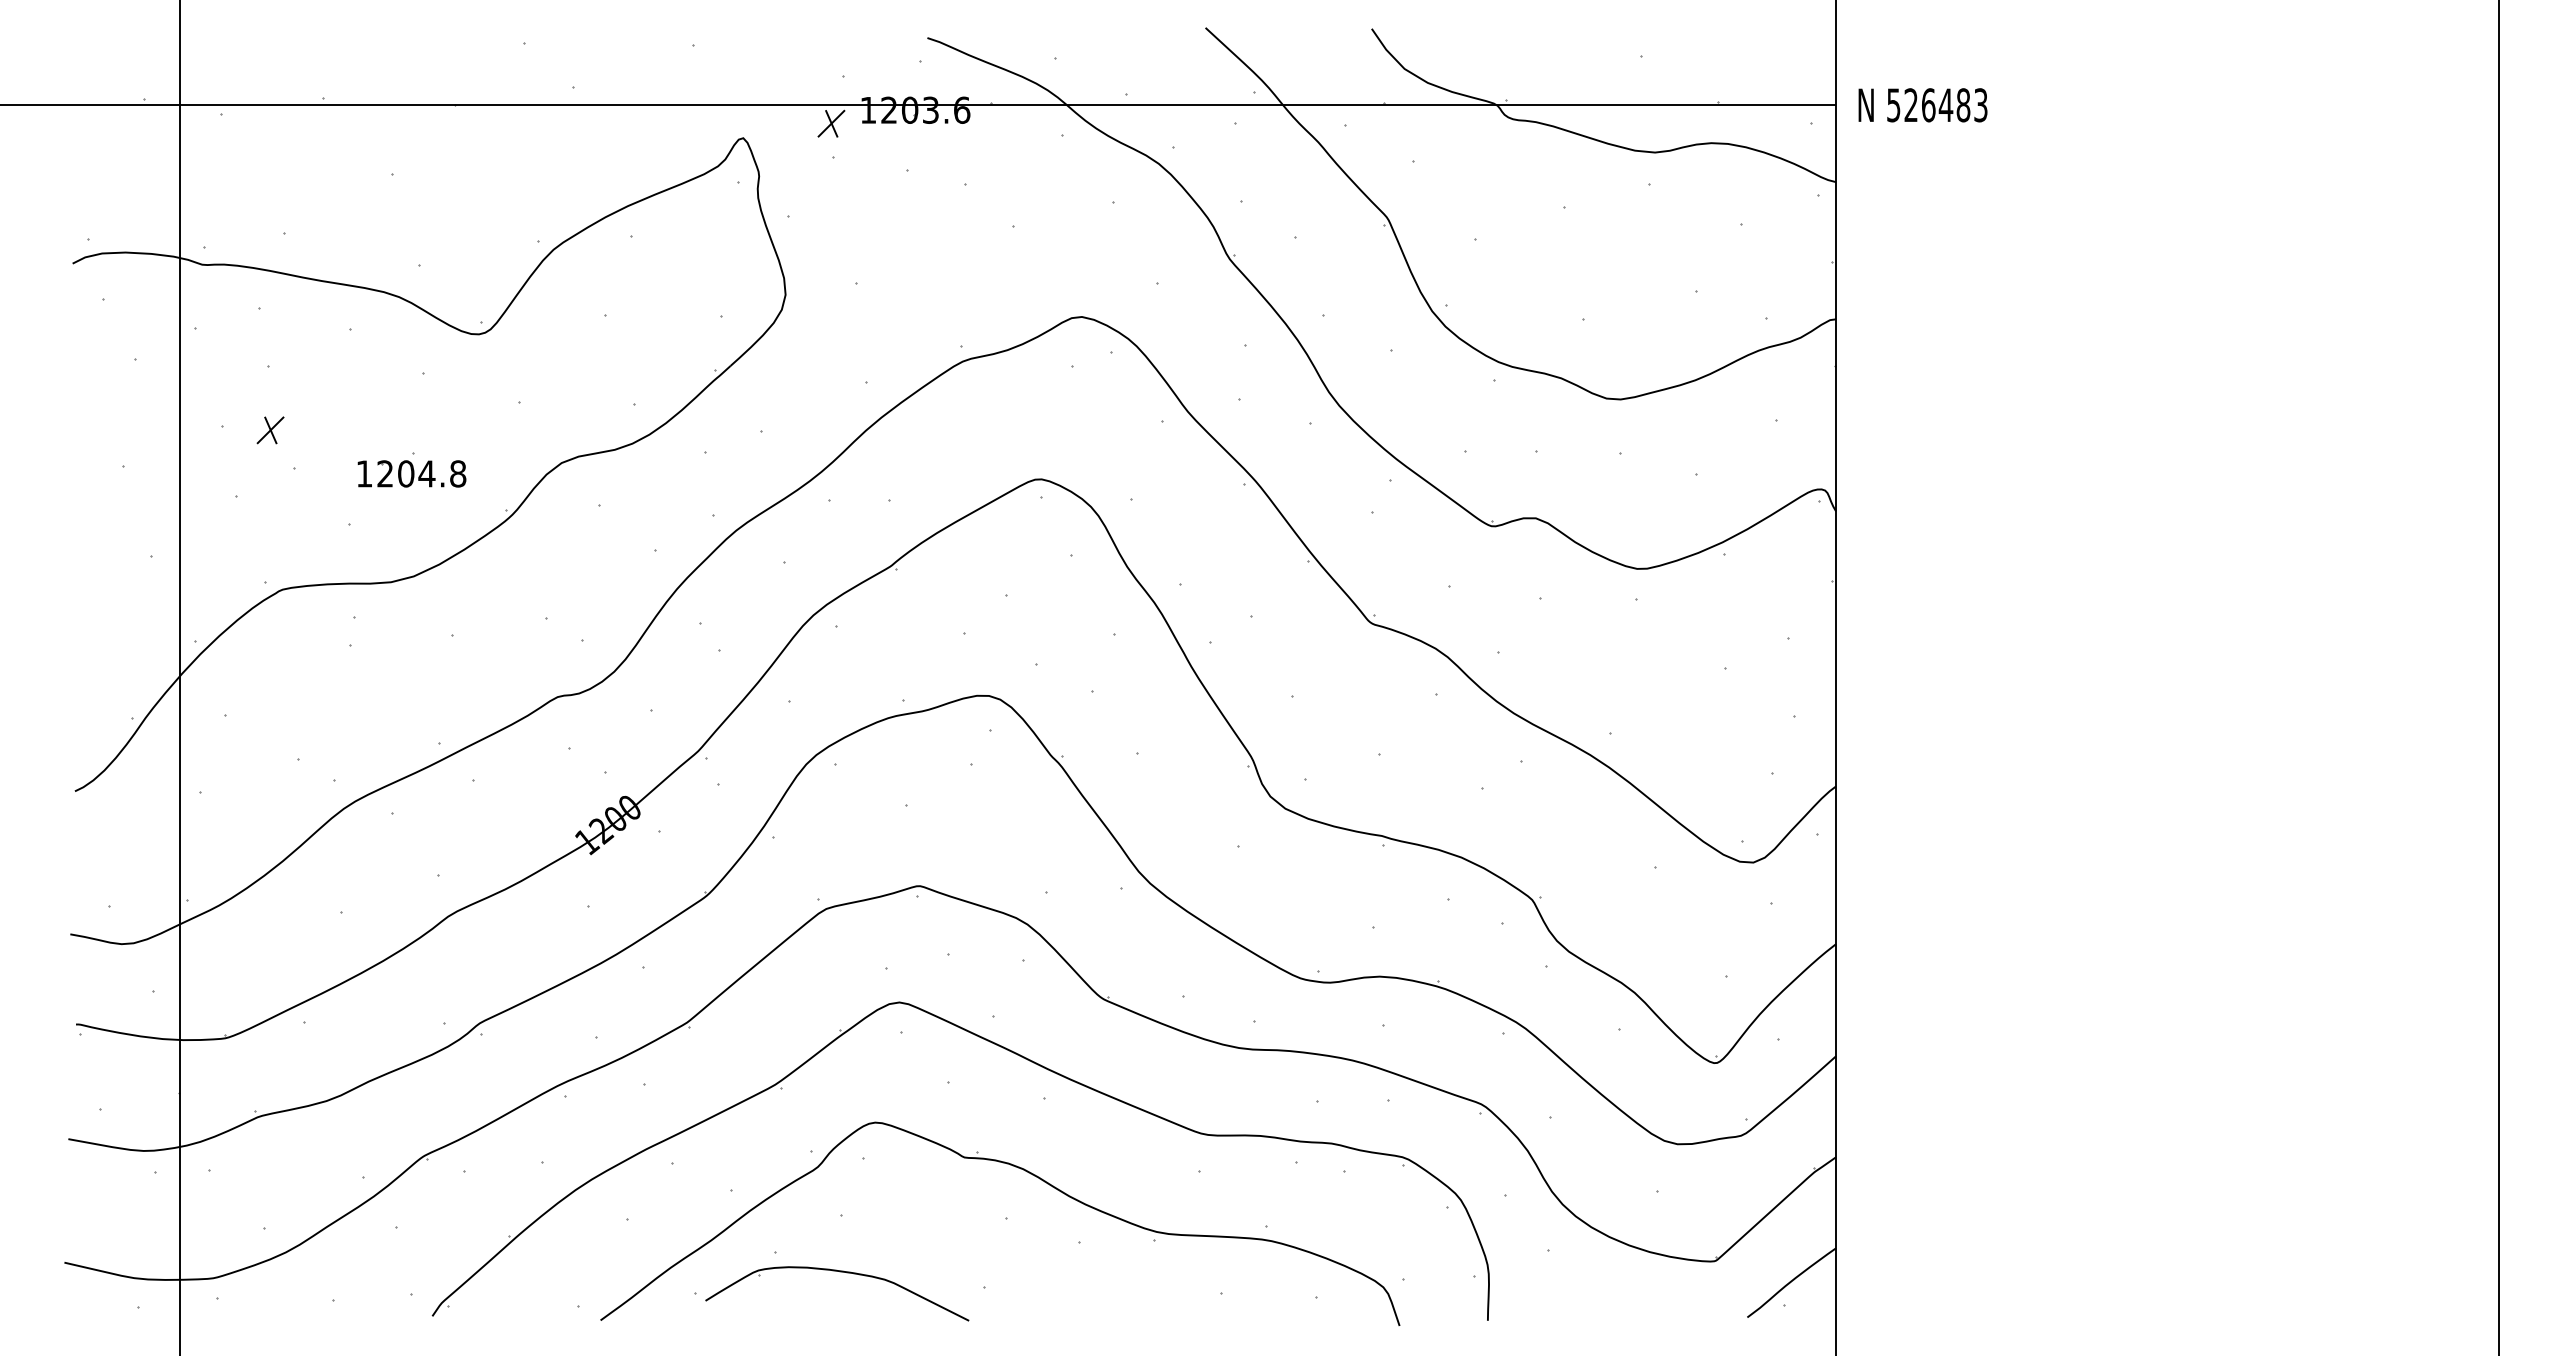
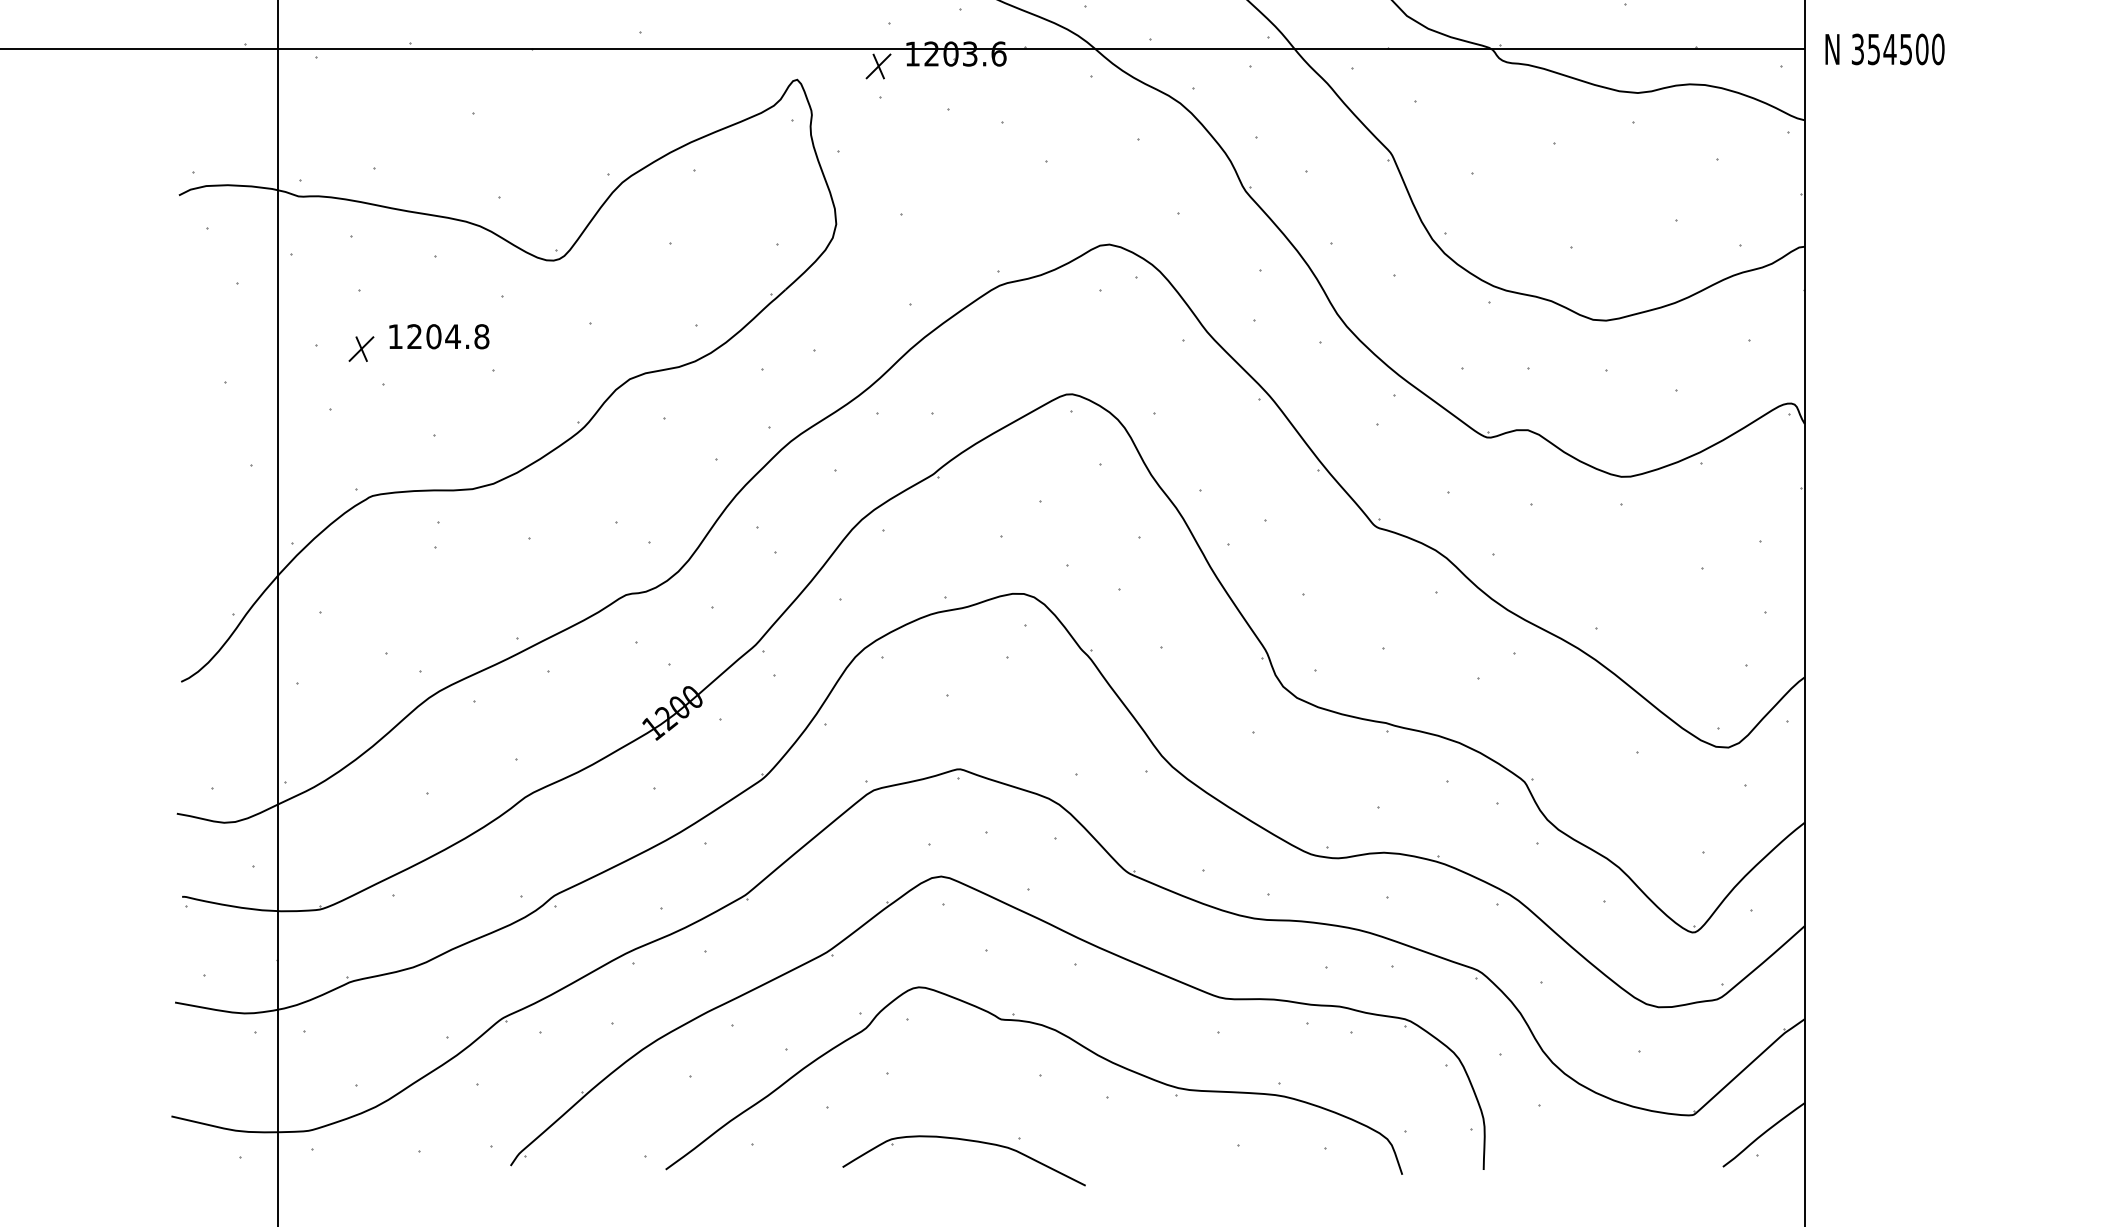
text: (1937, 105) -> (1898, 49), 526483 -> 354500
part: (411, 473) -> (438, 336), moved
part: (839, 1272) -> (966, 1141), moved

